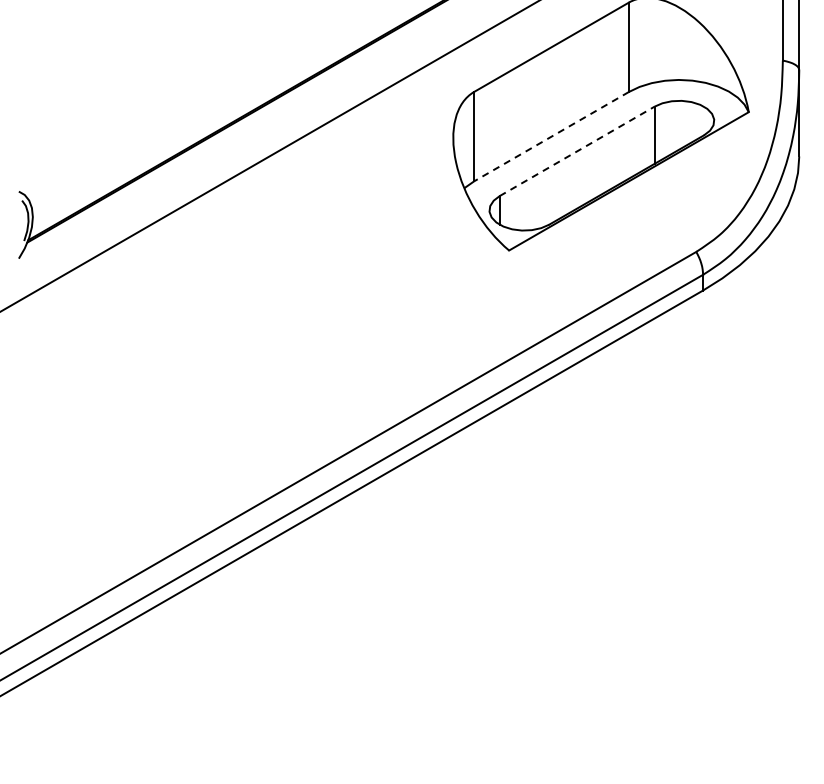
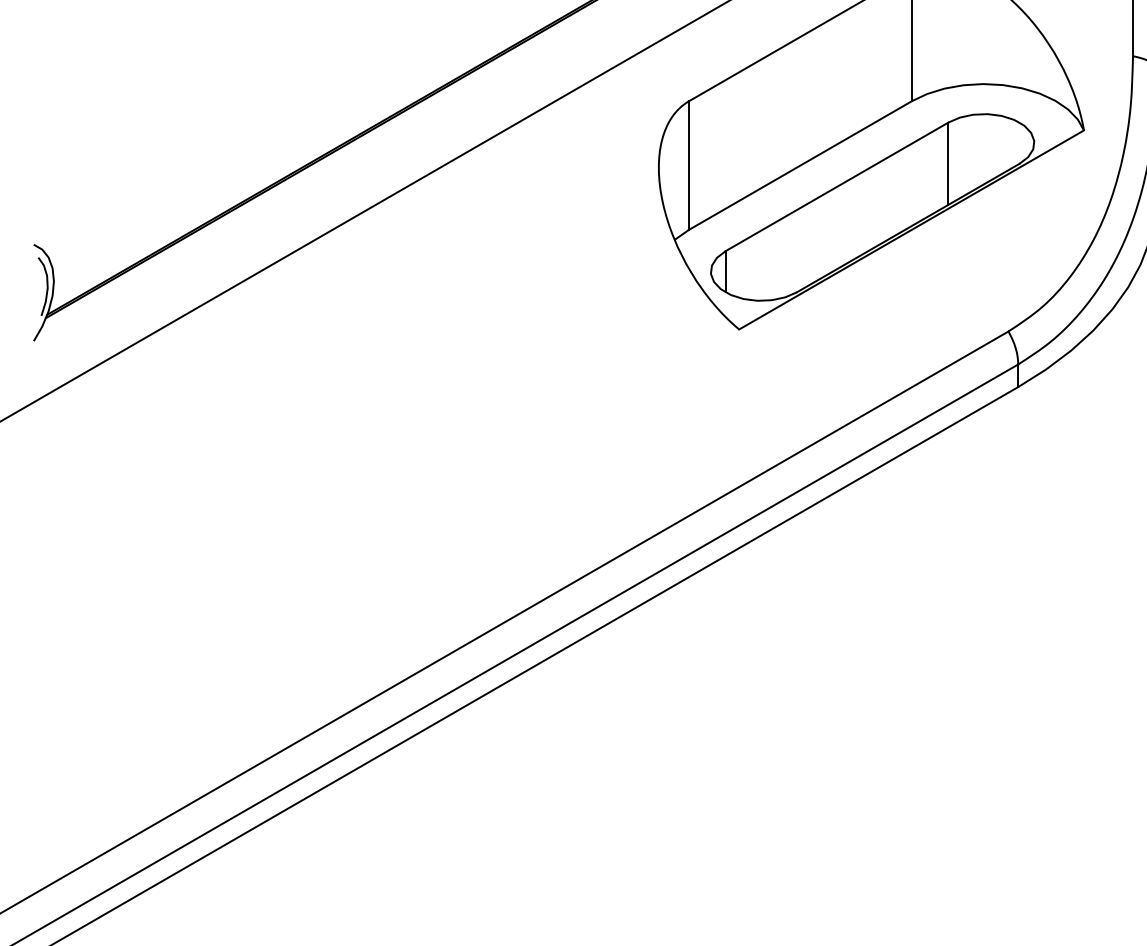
line: (551, 136) -> (800, 165), dashed -> solid
line: (577, 151) -> (837, 187), dashed -> solid

